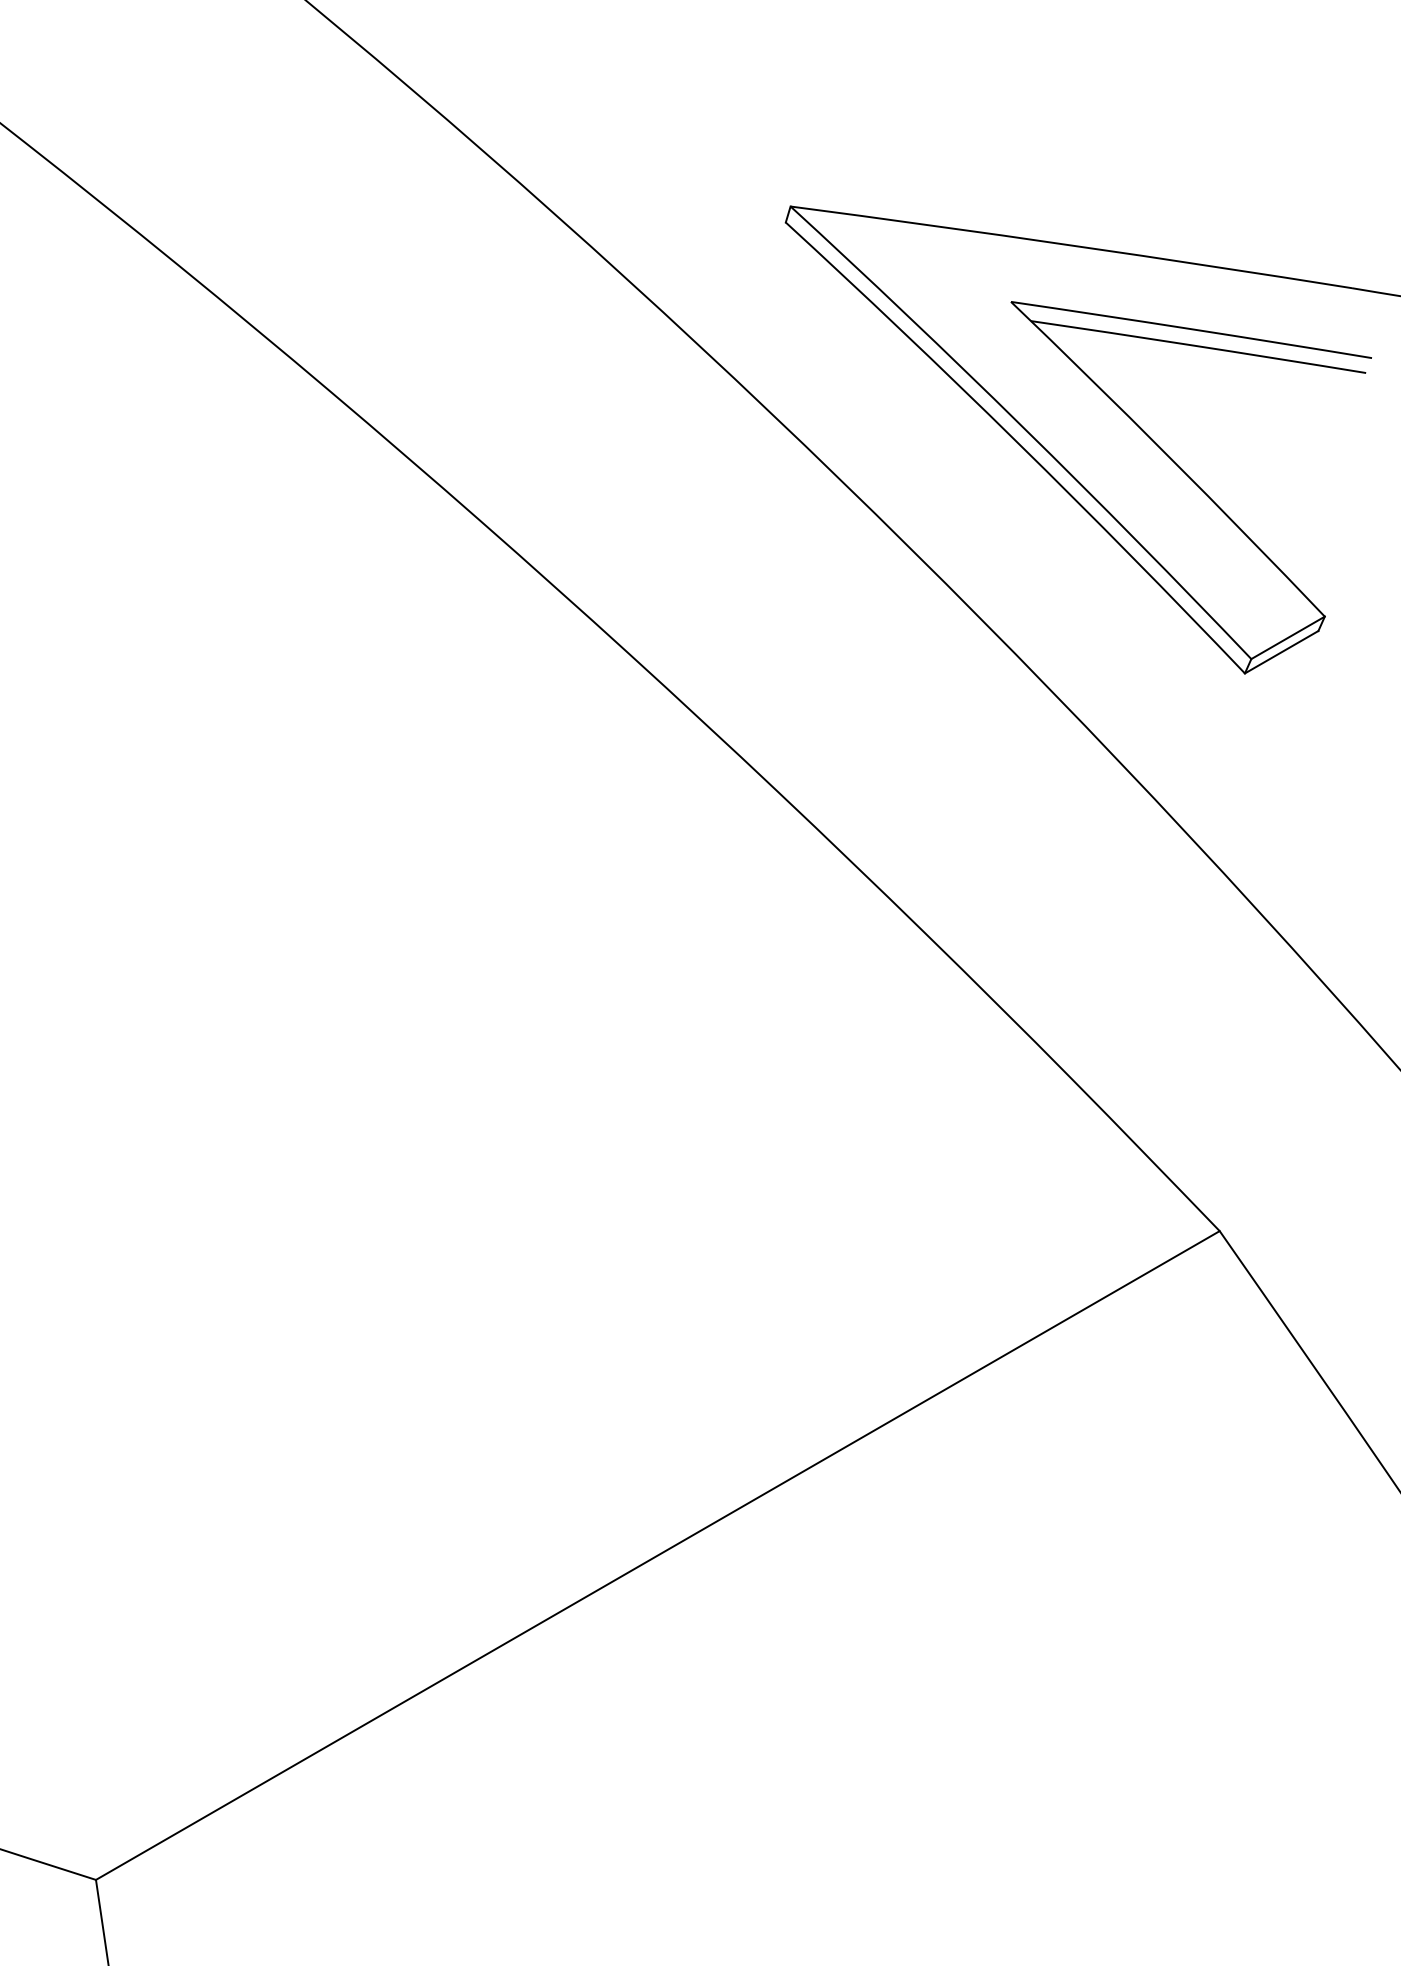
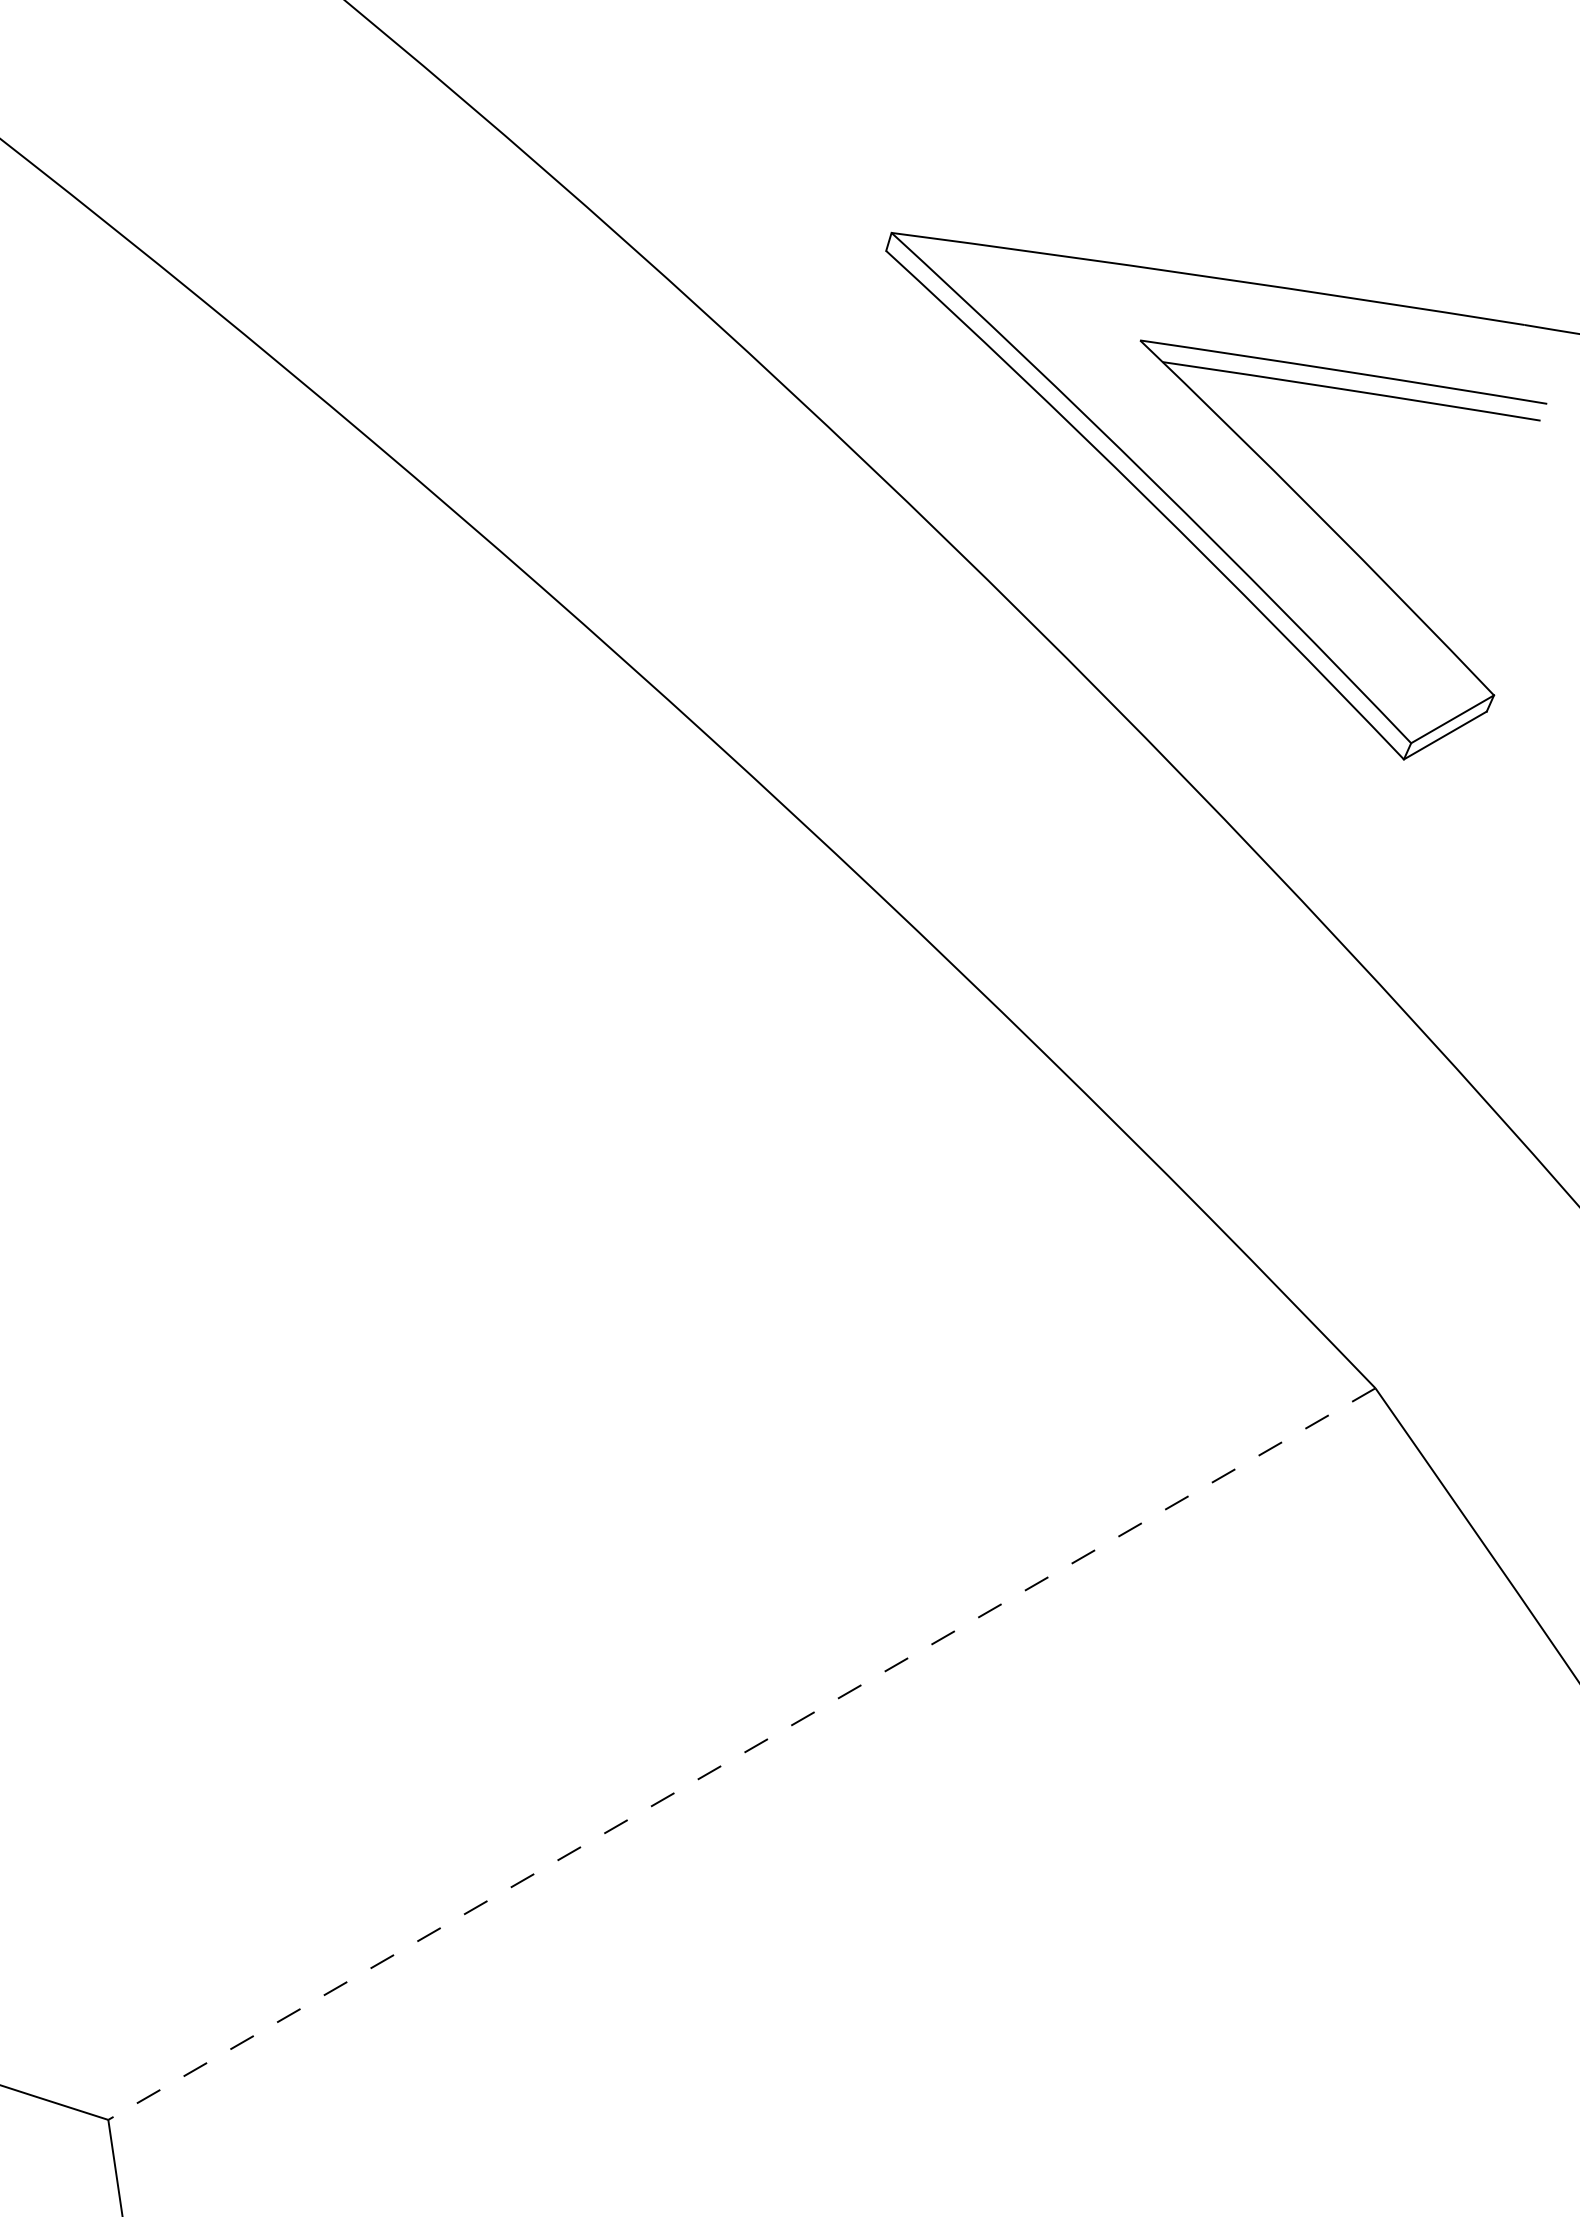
line: (657, 1555) -> (741, 1754), solid -> dashed

